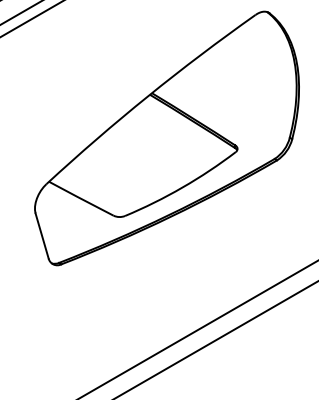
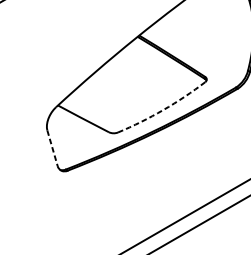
arc: (182, 187) -> (163, 110), solid -> dashed
line: (42, 236) -> (52, 148), solid -> dashed

